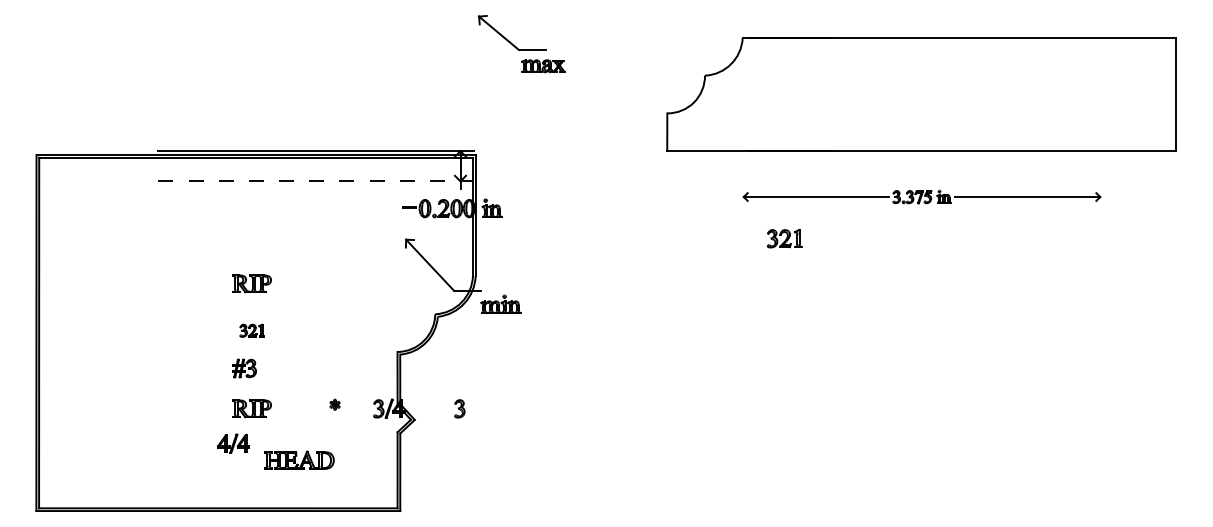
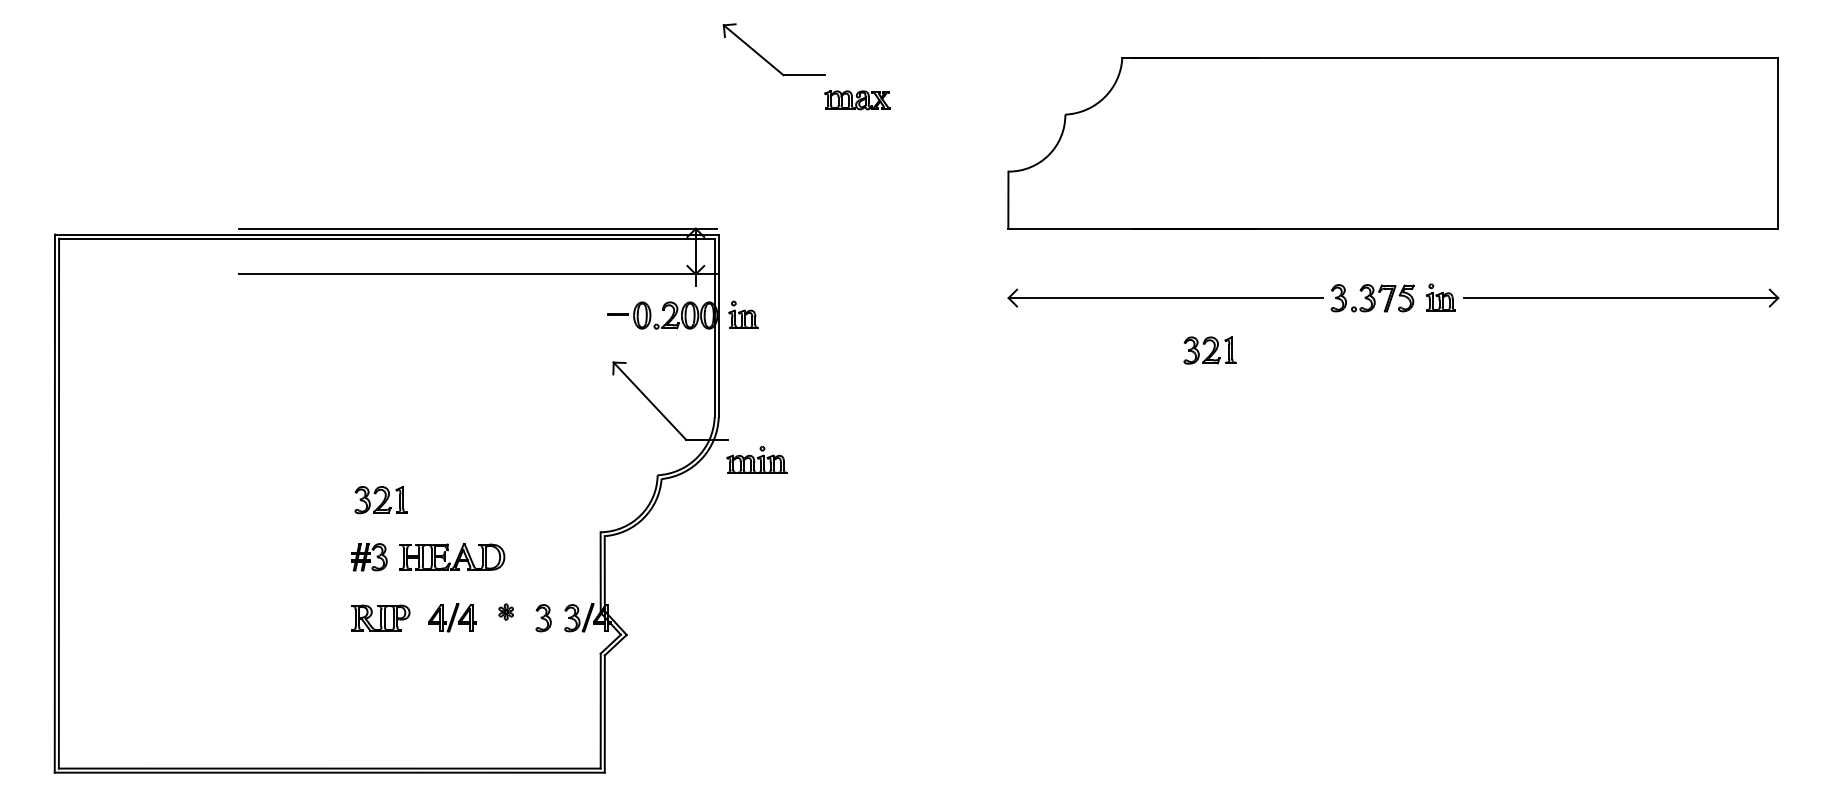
part: (543, 66) -> (857, 100), moved
line: (316, 181) -> (478, 274), dashed -> solid
part: (921, 196) -> (1392, 297), size x1.43
part: (784, 238) -> (1209, 350), moved
part: (251, 283) -> (379, 428), removed
part: (251, 330) -> (379, 499), size x1.43
part: (459, 408) -> (543, 617), moved
part: (233, 443) -> (452, 617), moved
part: (299, 459) -> (452, 555), moved

